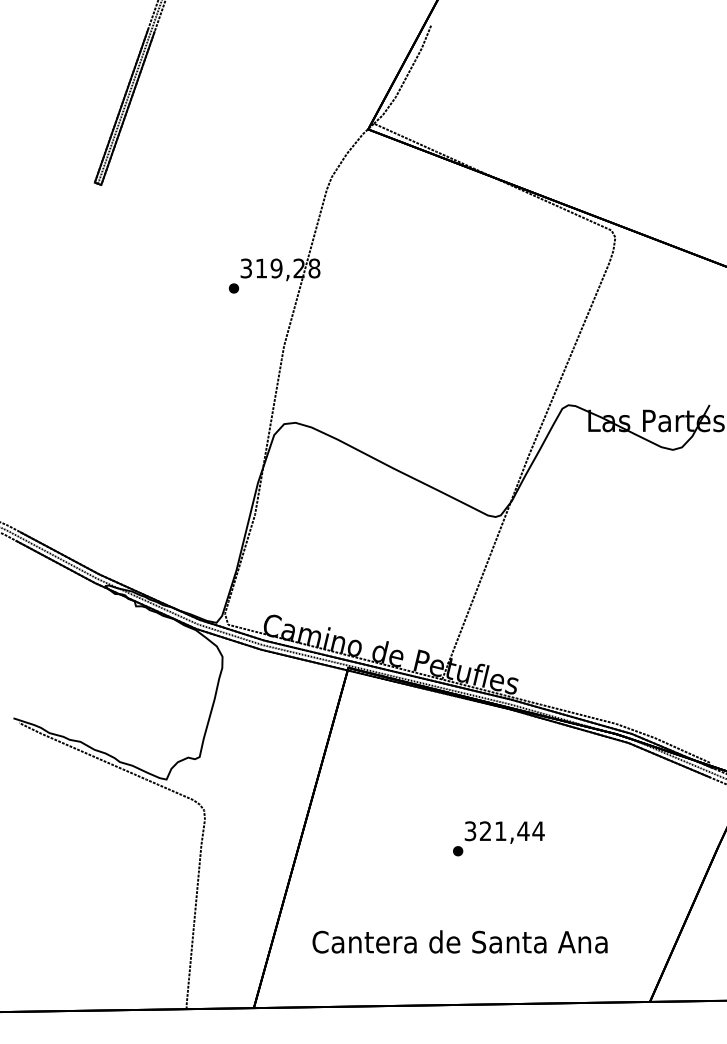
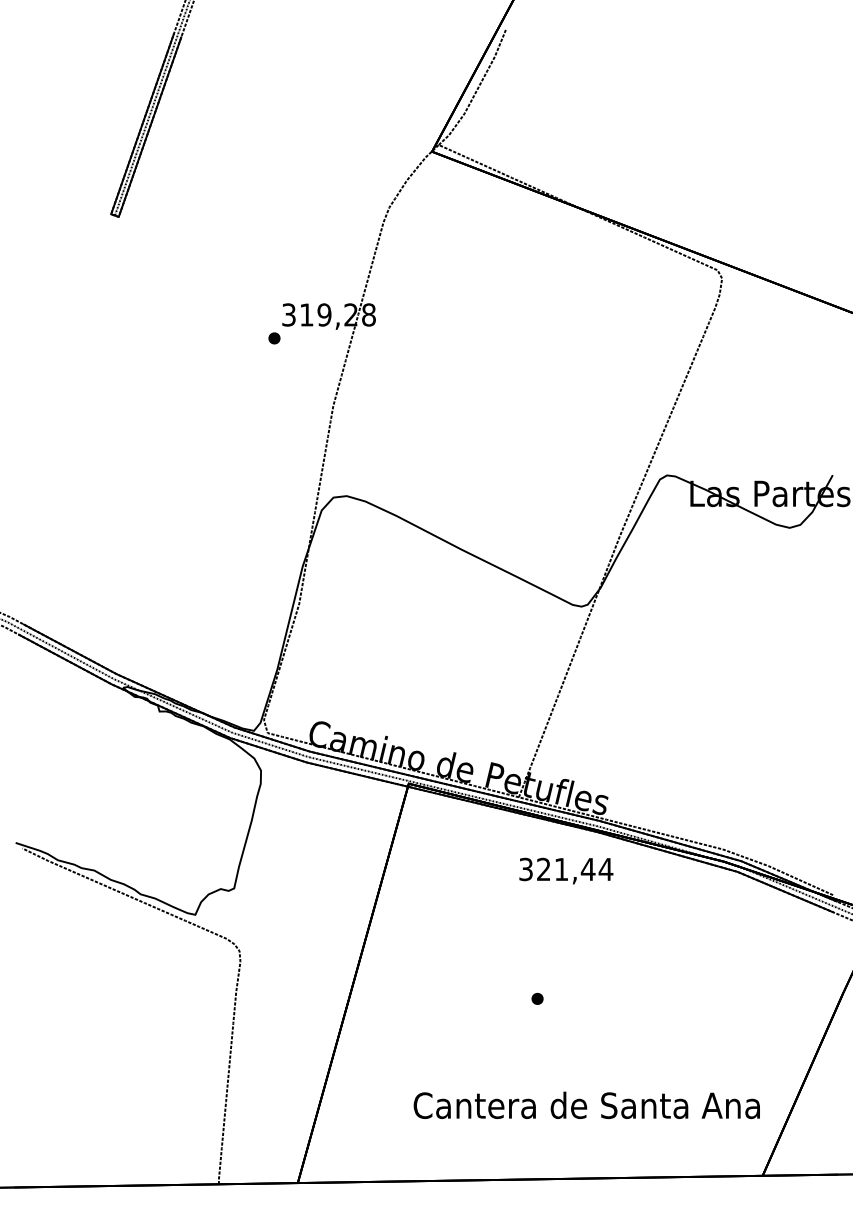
text: (504, 832) -> (566, 870), moved
text: (459, 942) -> (586, 1105), moved

